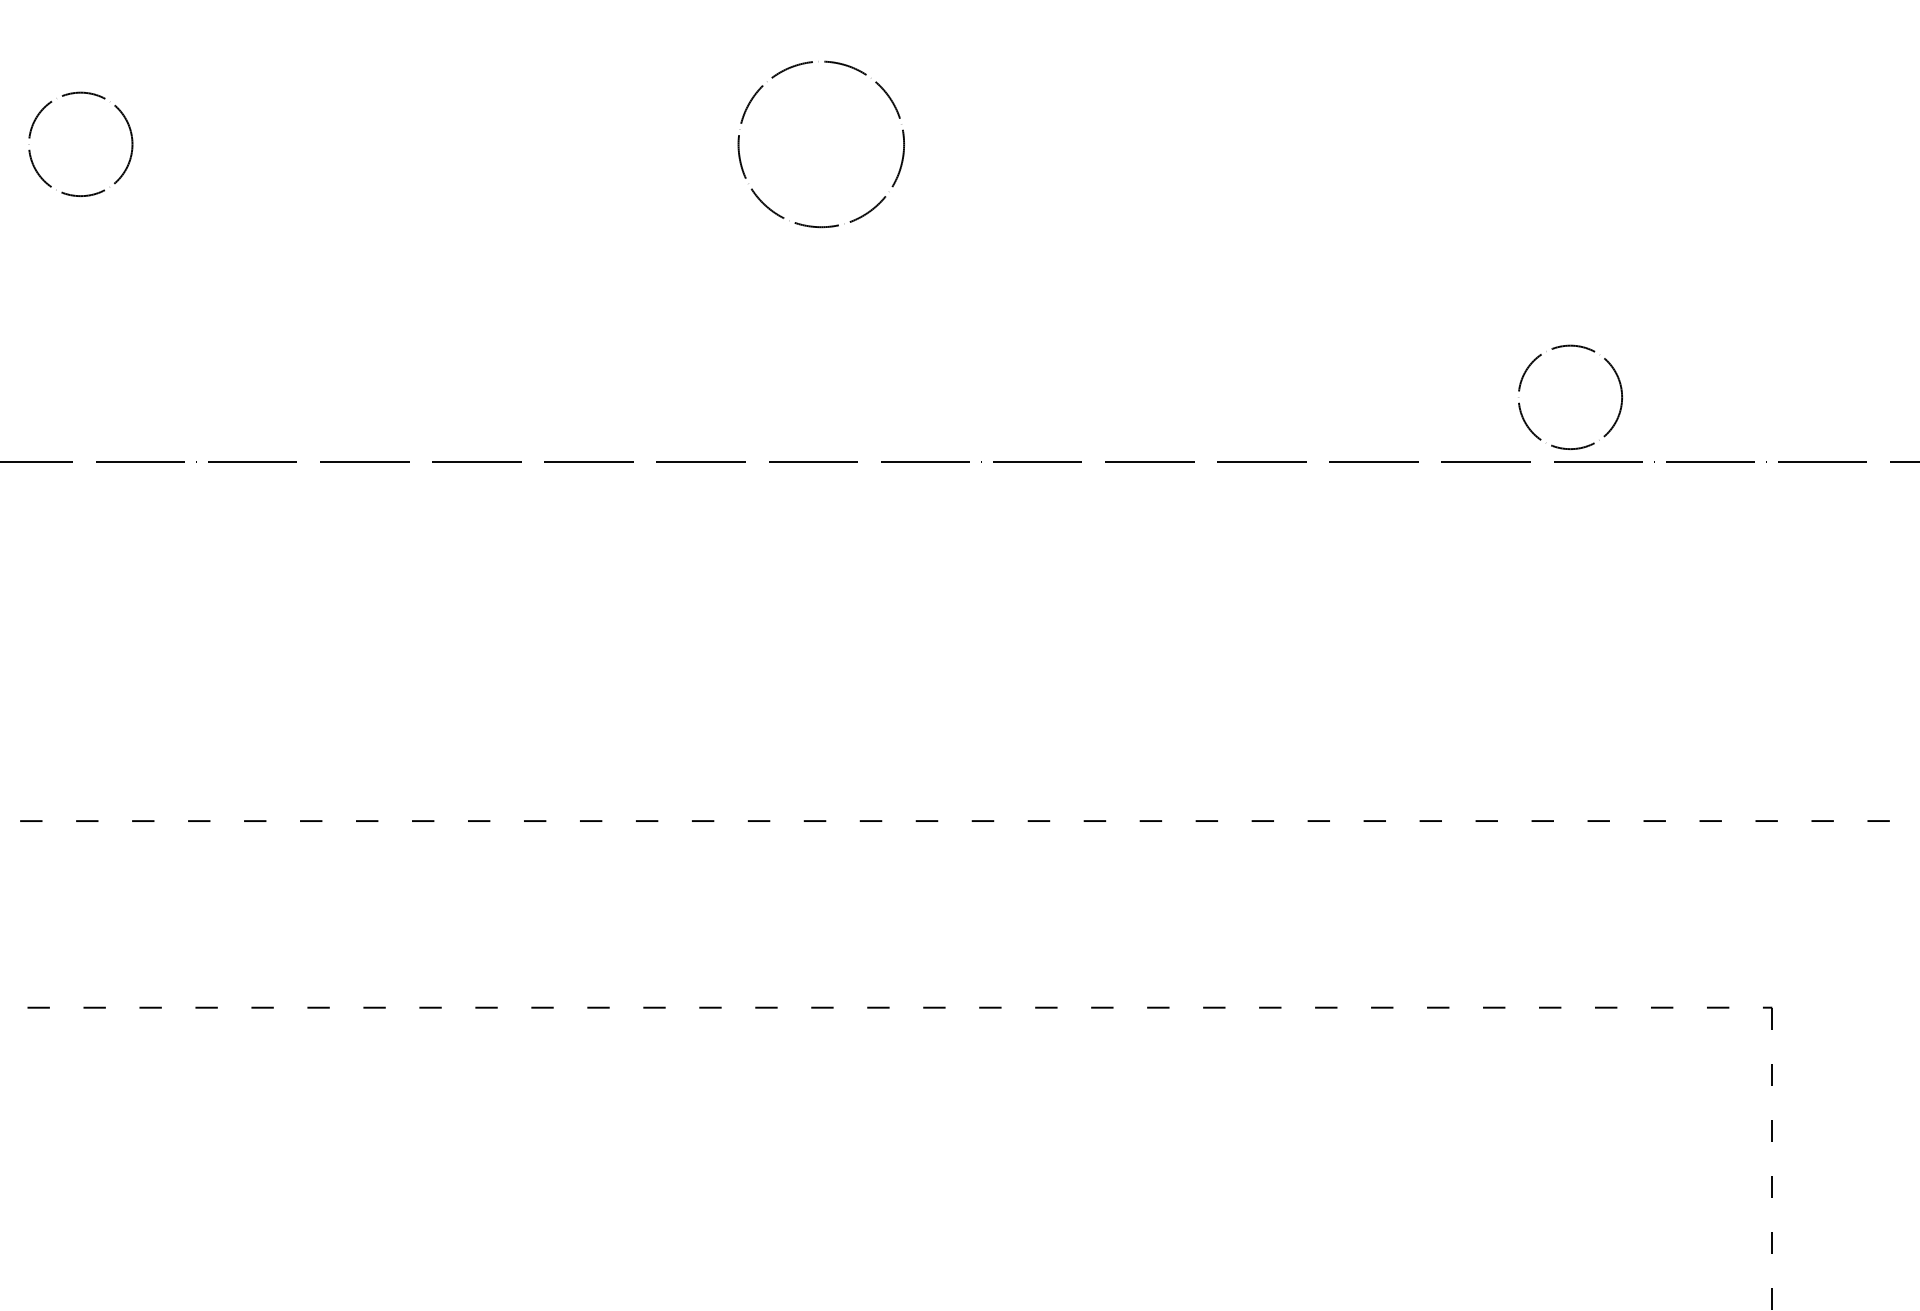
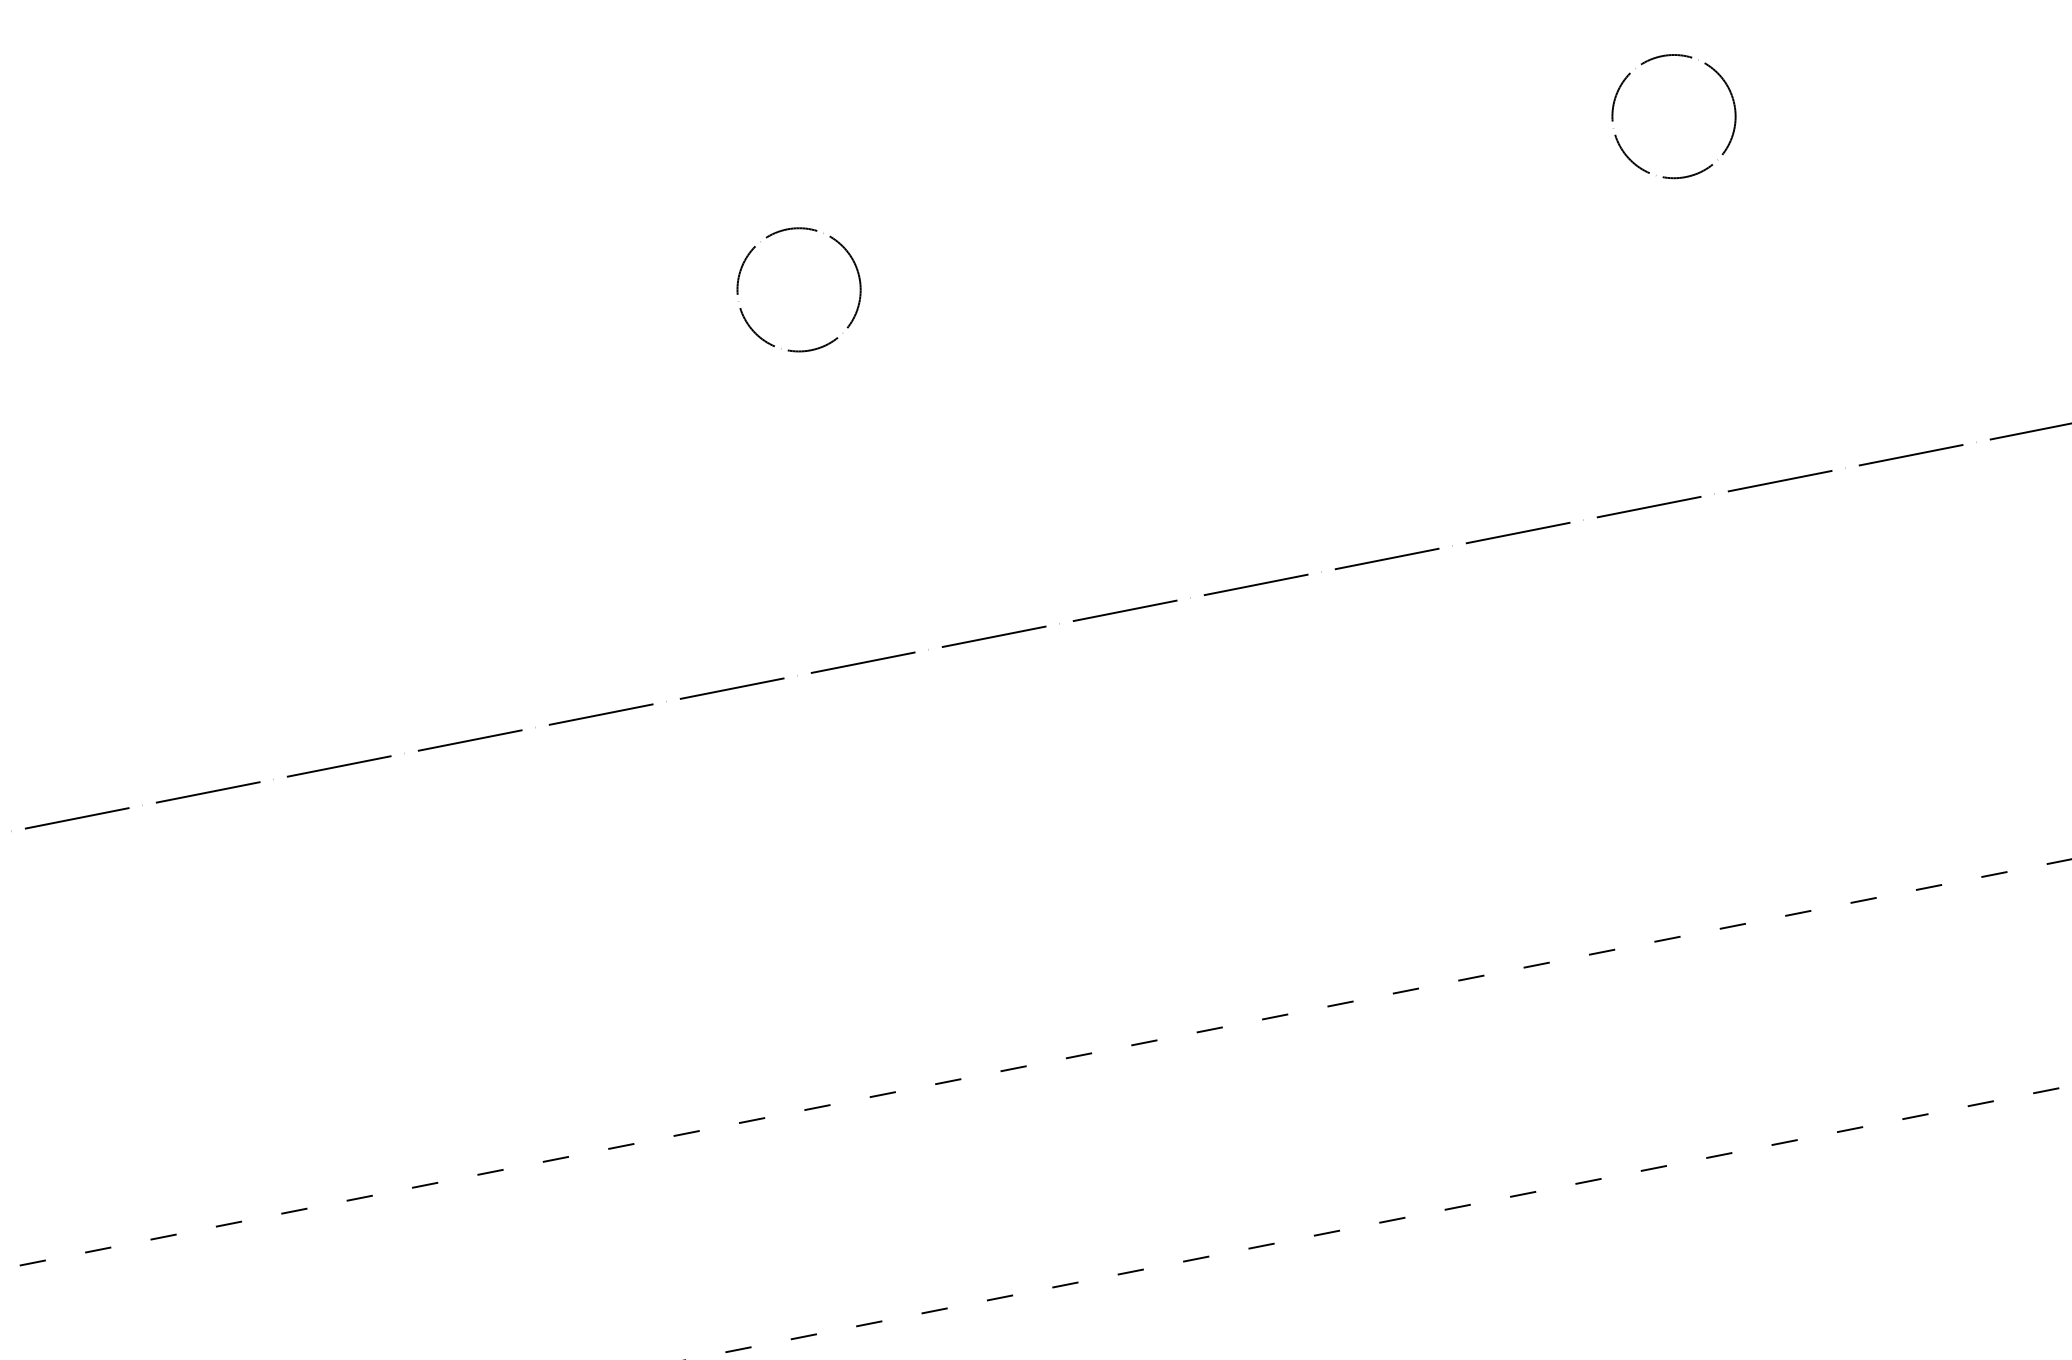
circle: (821, 144) -> (799, 289), size x0.62
circle: (1570, 396) -> (1673, 115), moved

